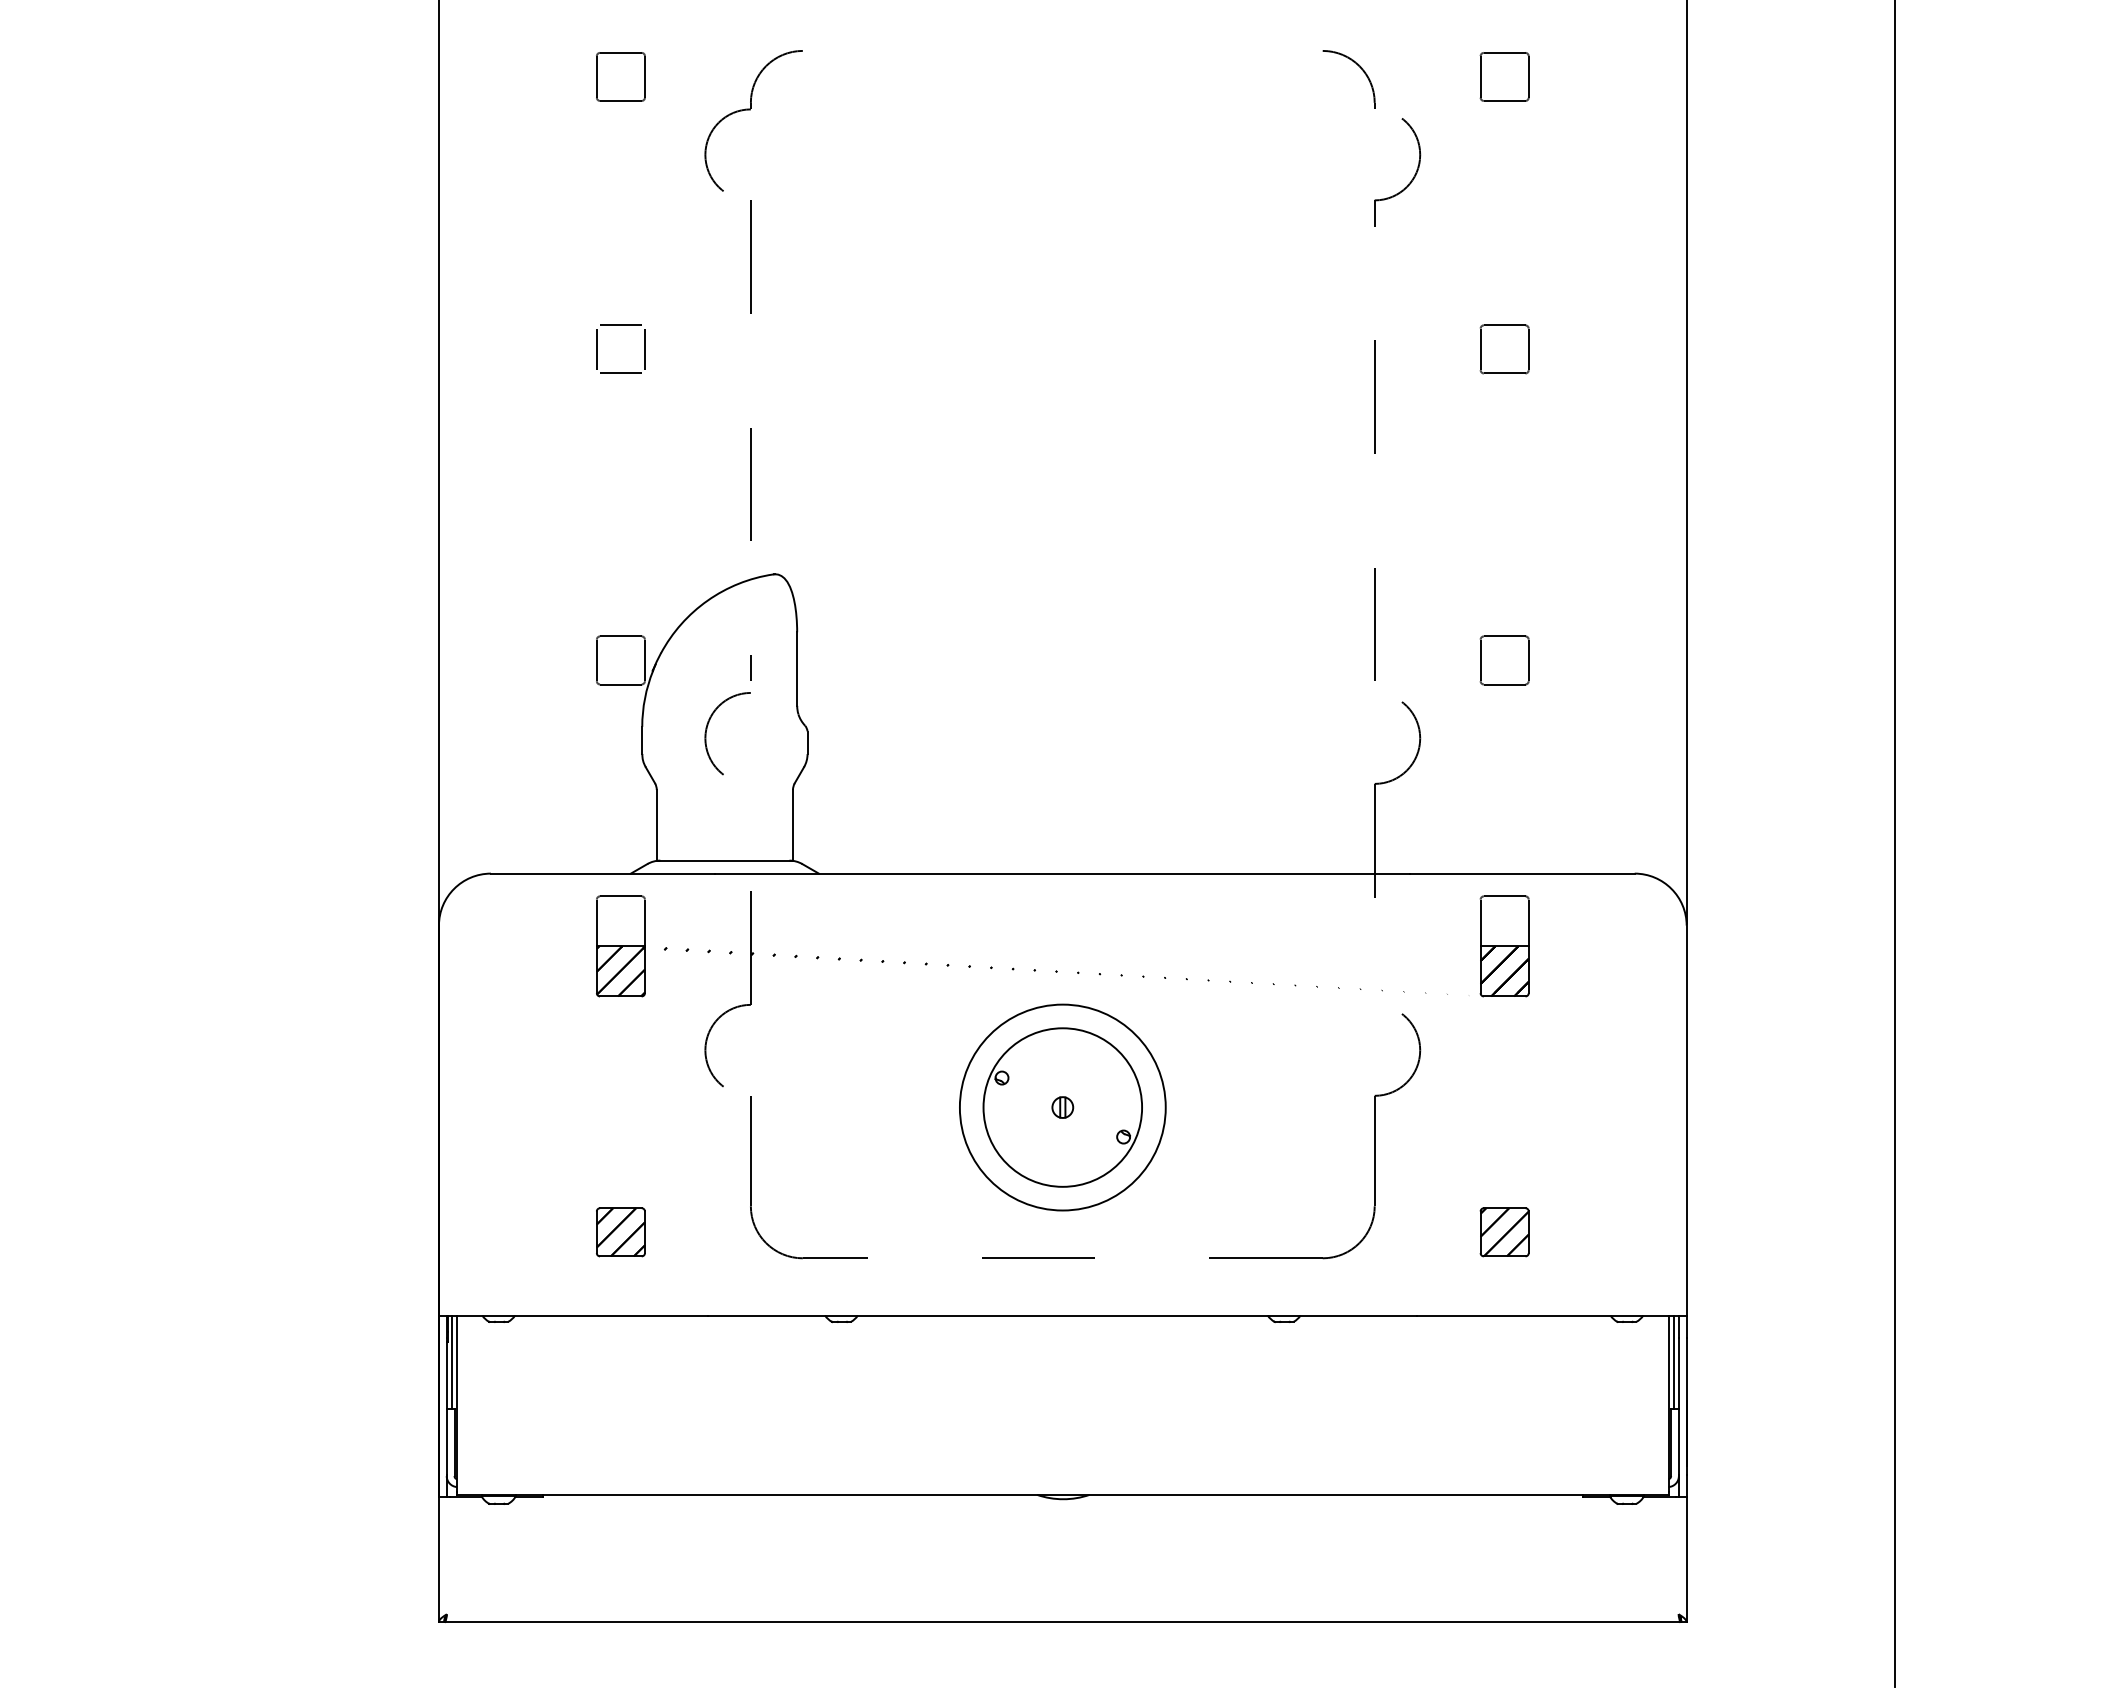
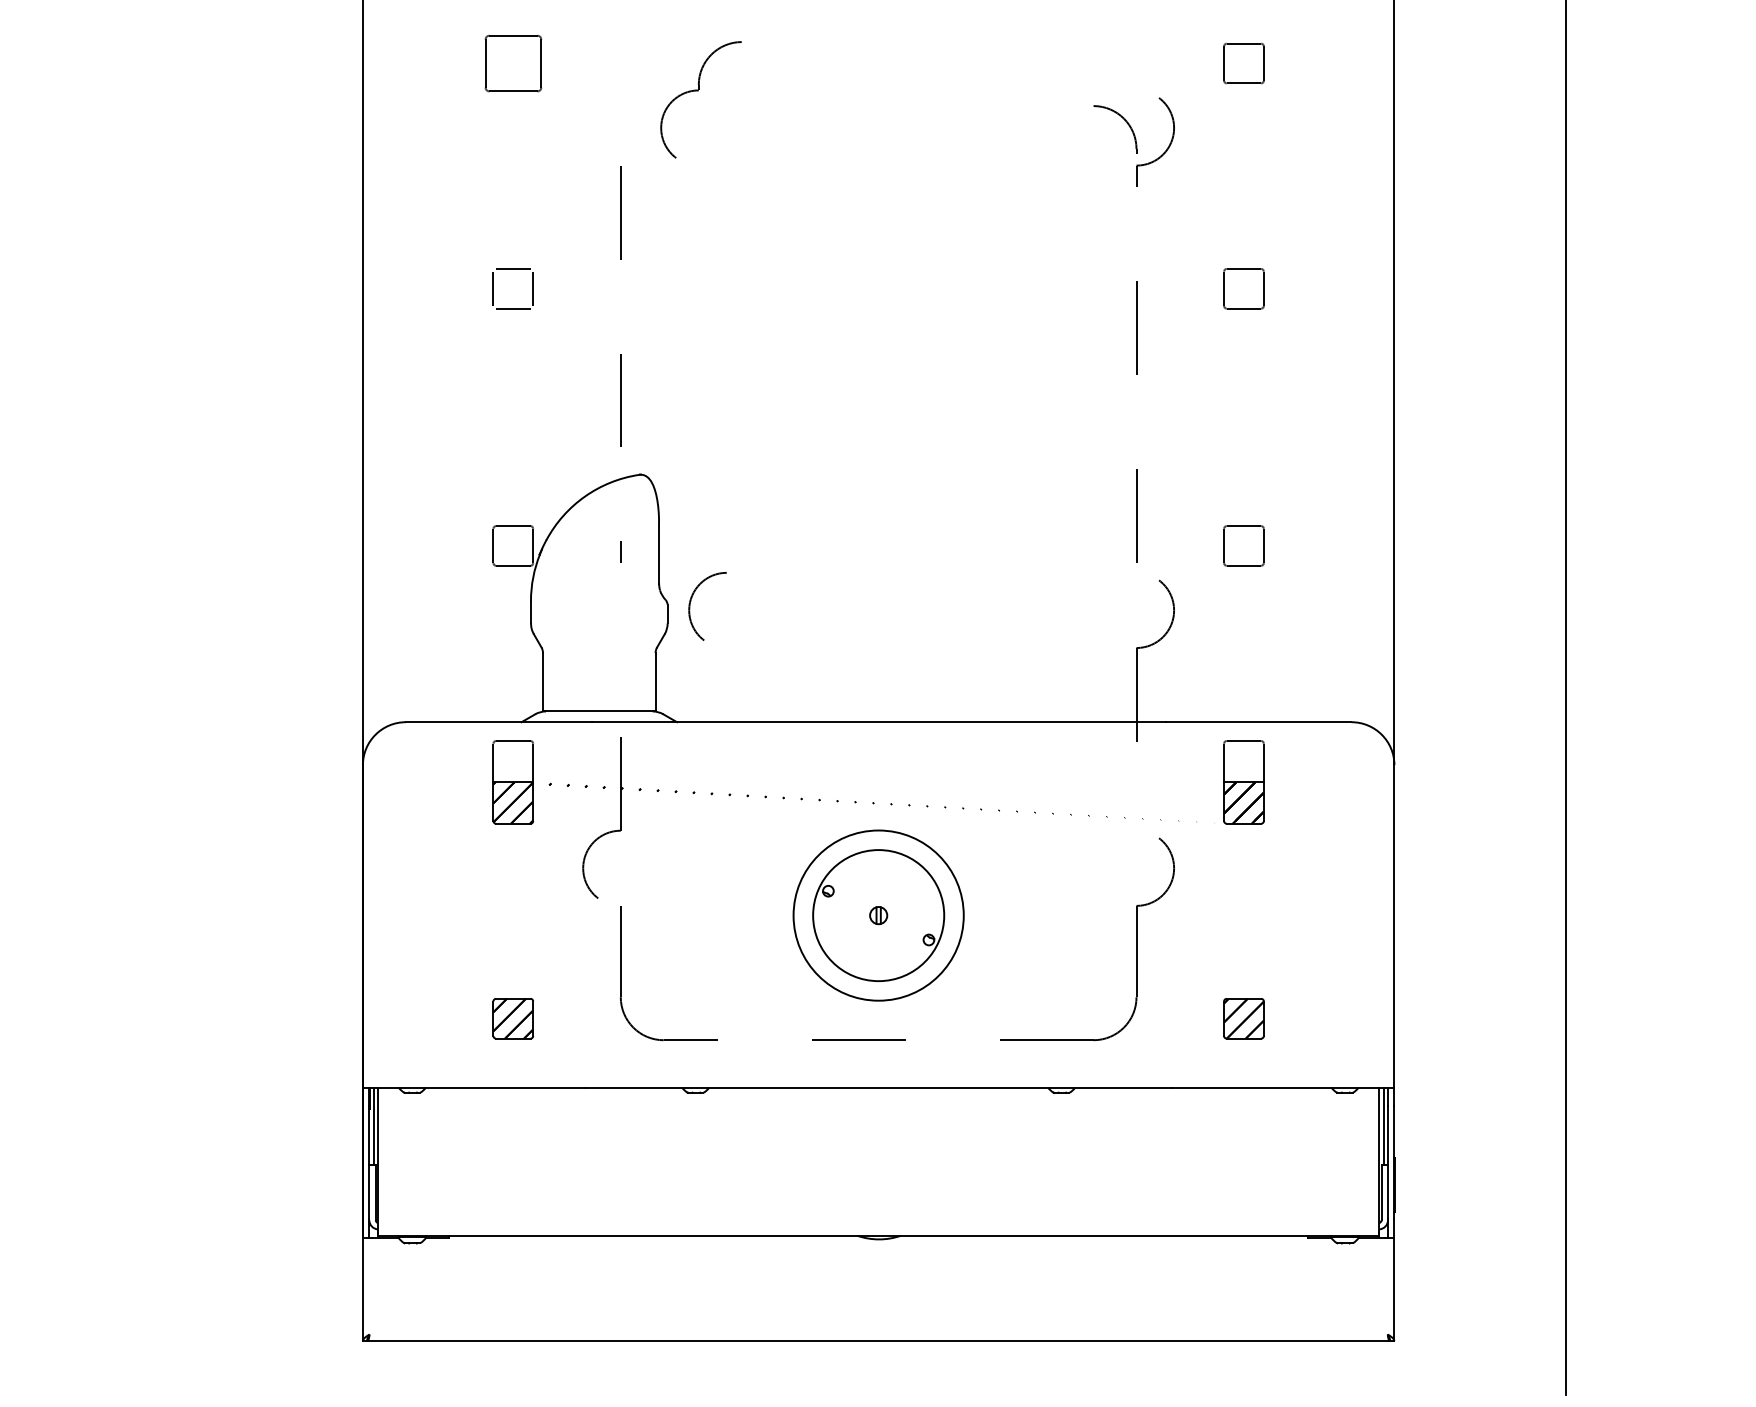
part: (1362, 72) -> (1126, 123), moved
part: (619, 76) -> (512, 63), size x1.4
part: (750, 110) -> (698, 91), moved
arc: (708, 727) -> (691, 601), moved

